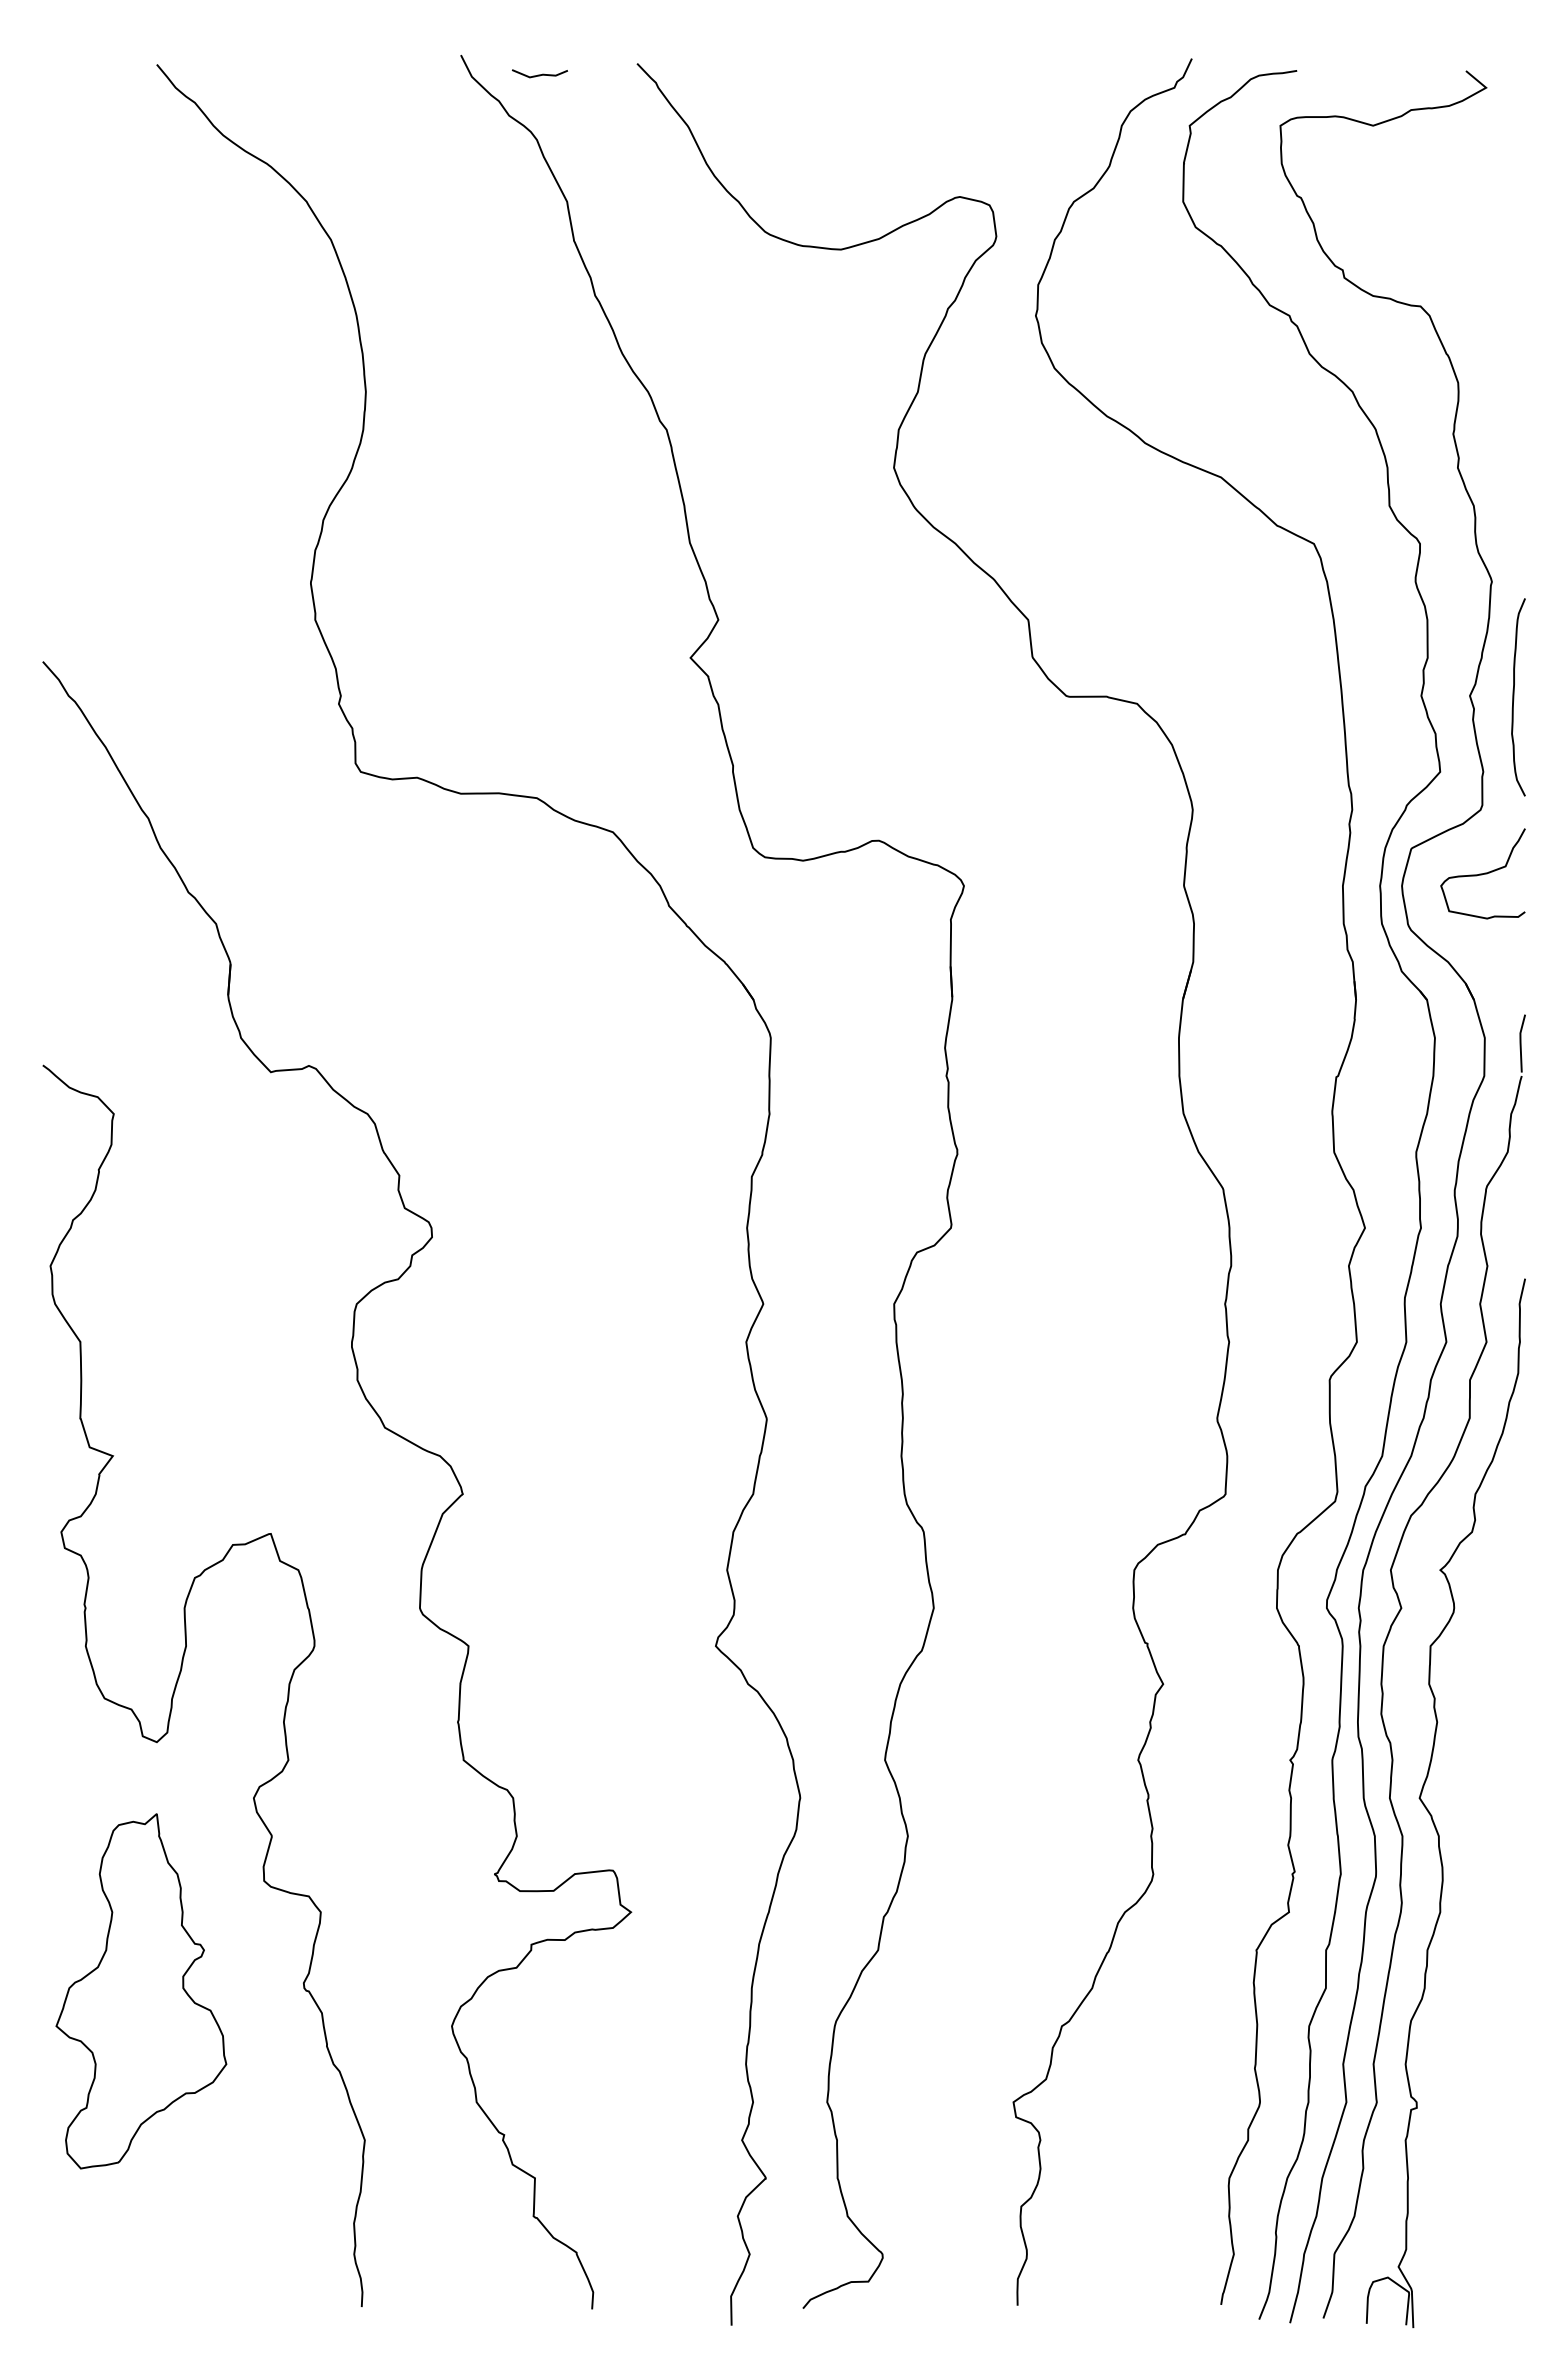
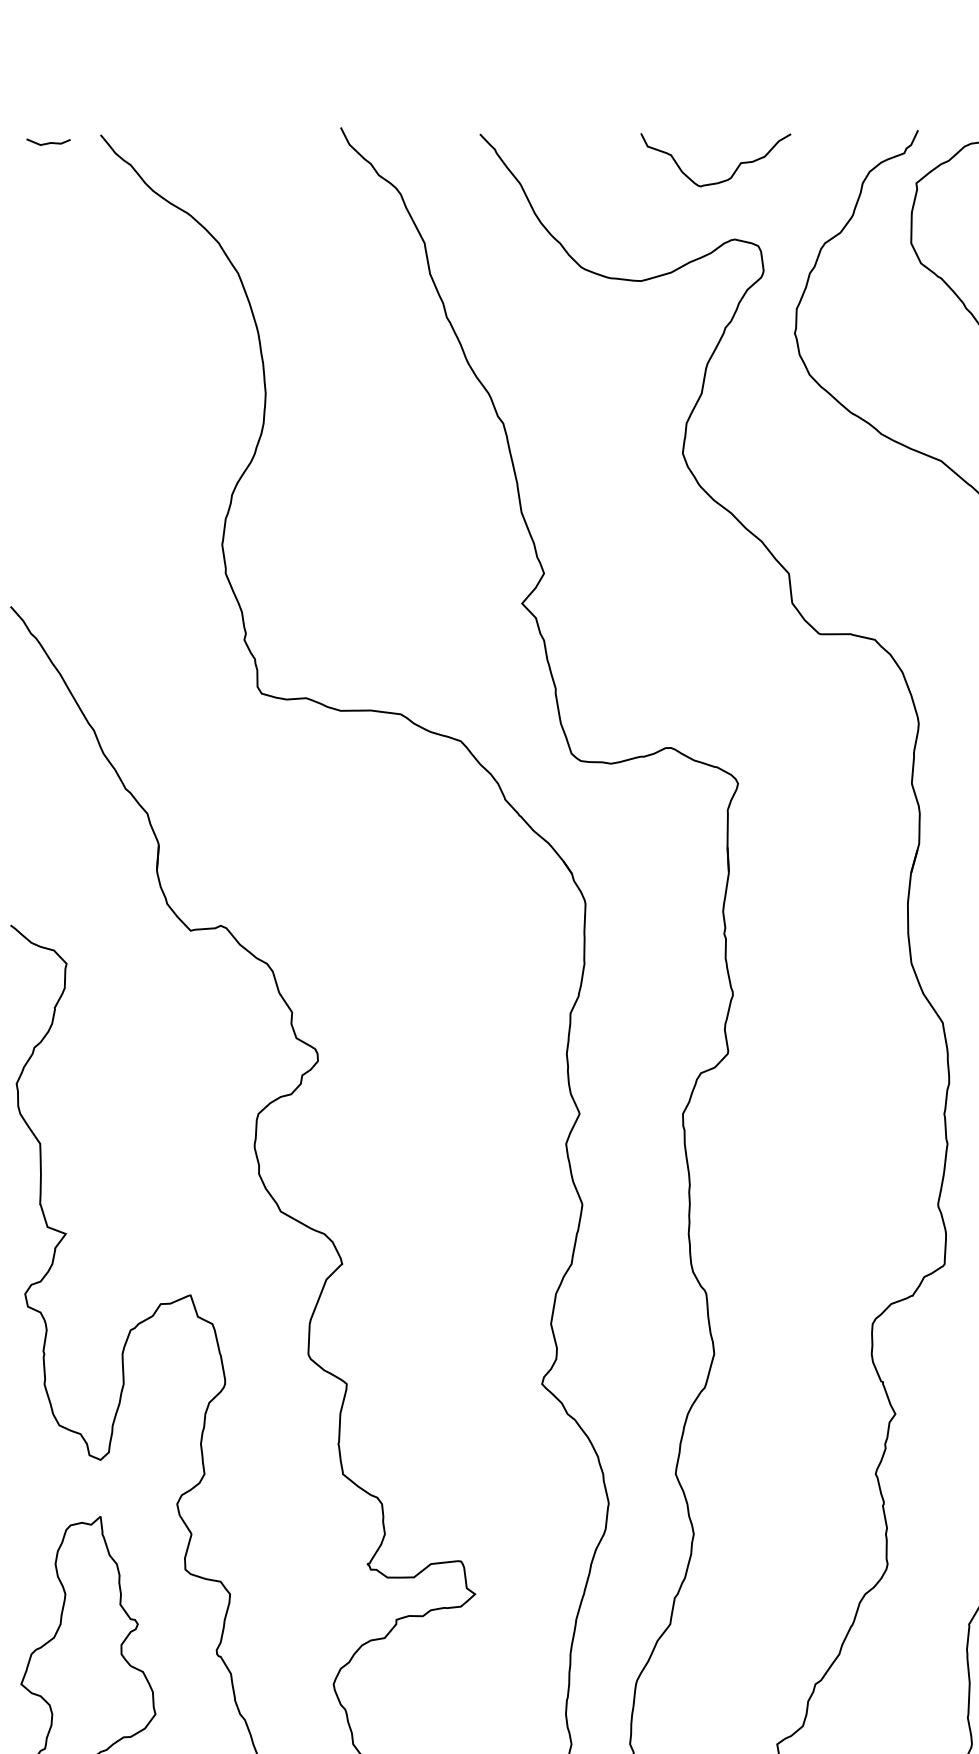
line: (539, 74) -> (48, 142), moved
curve: (944, 122) -> (722, 180), added

